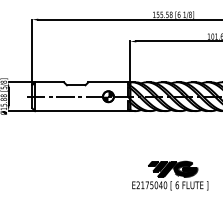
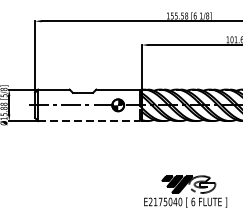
line: (81, 111) -> (88, 121), solid -> dashed
fill: (185, 169) -> (202, 184), removed

